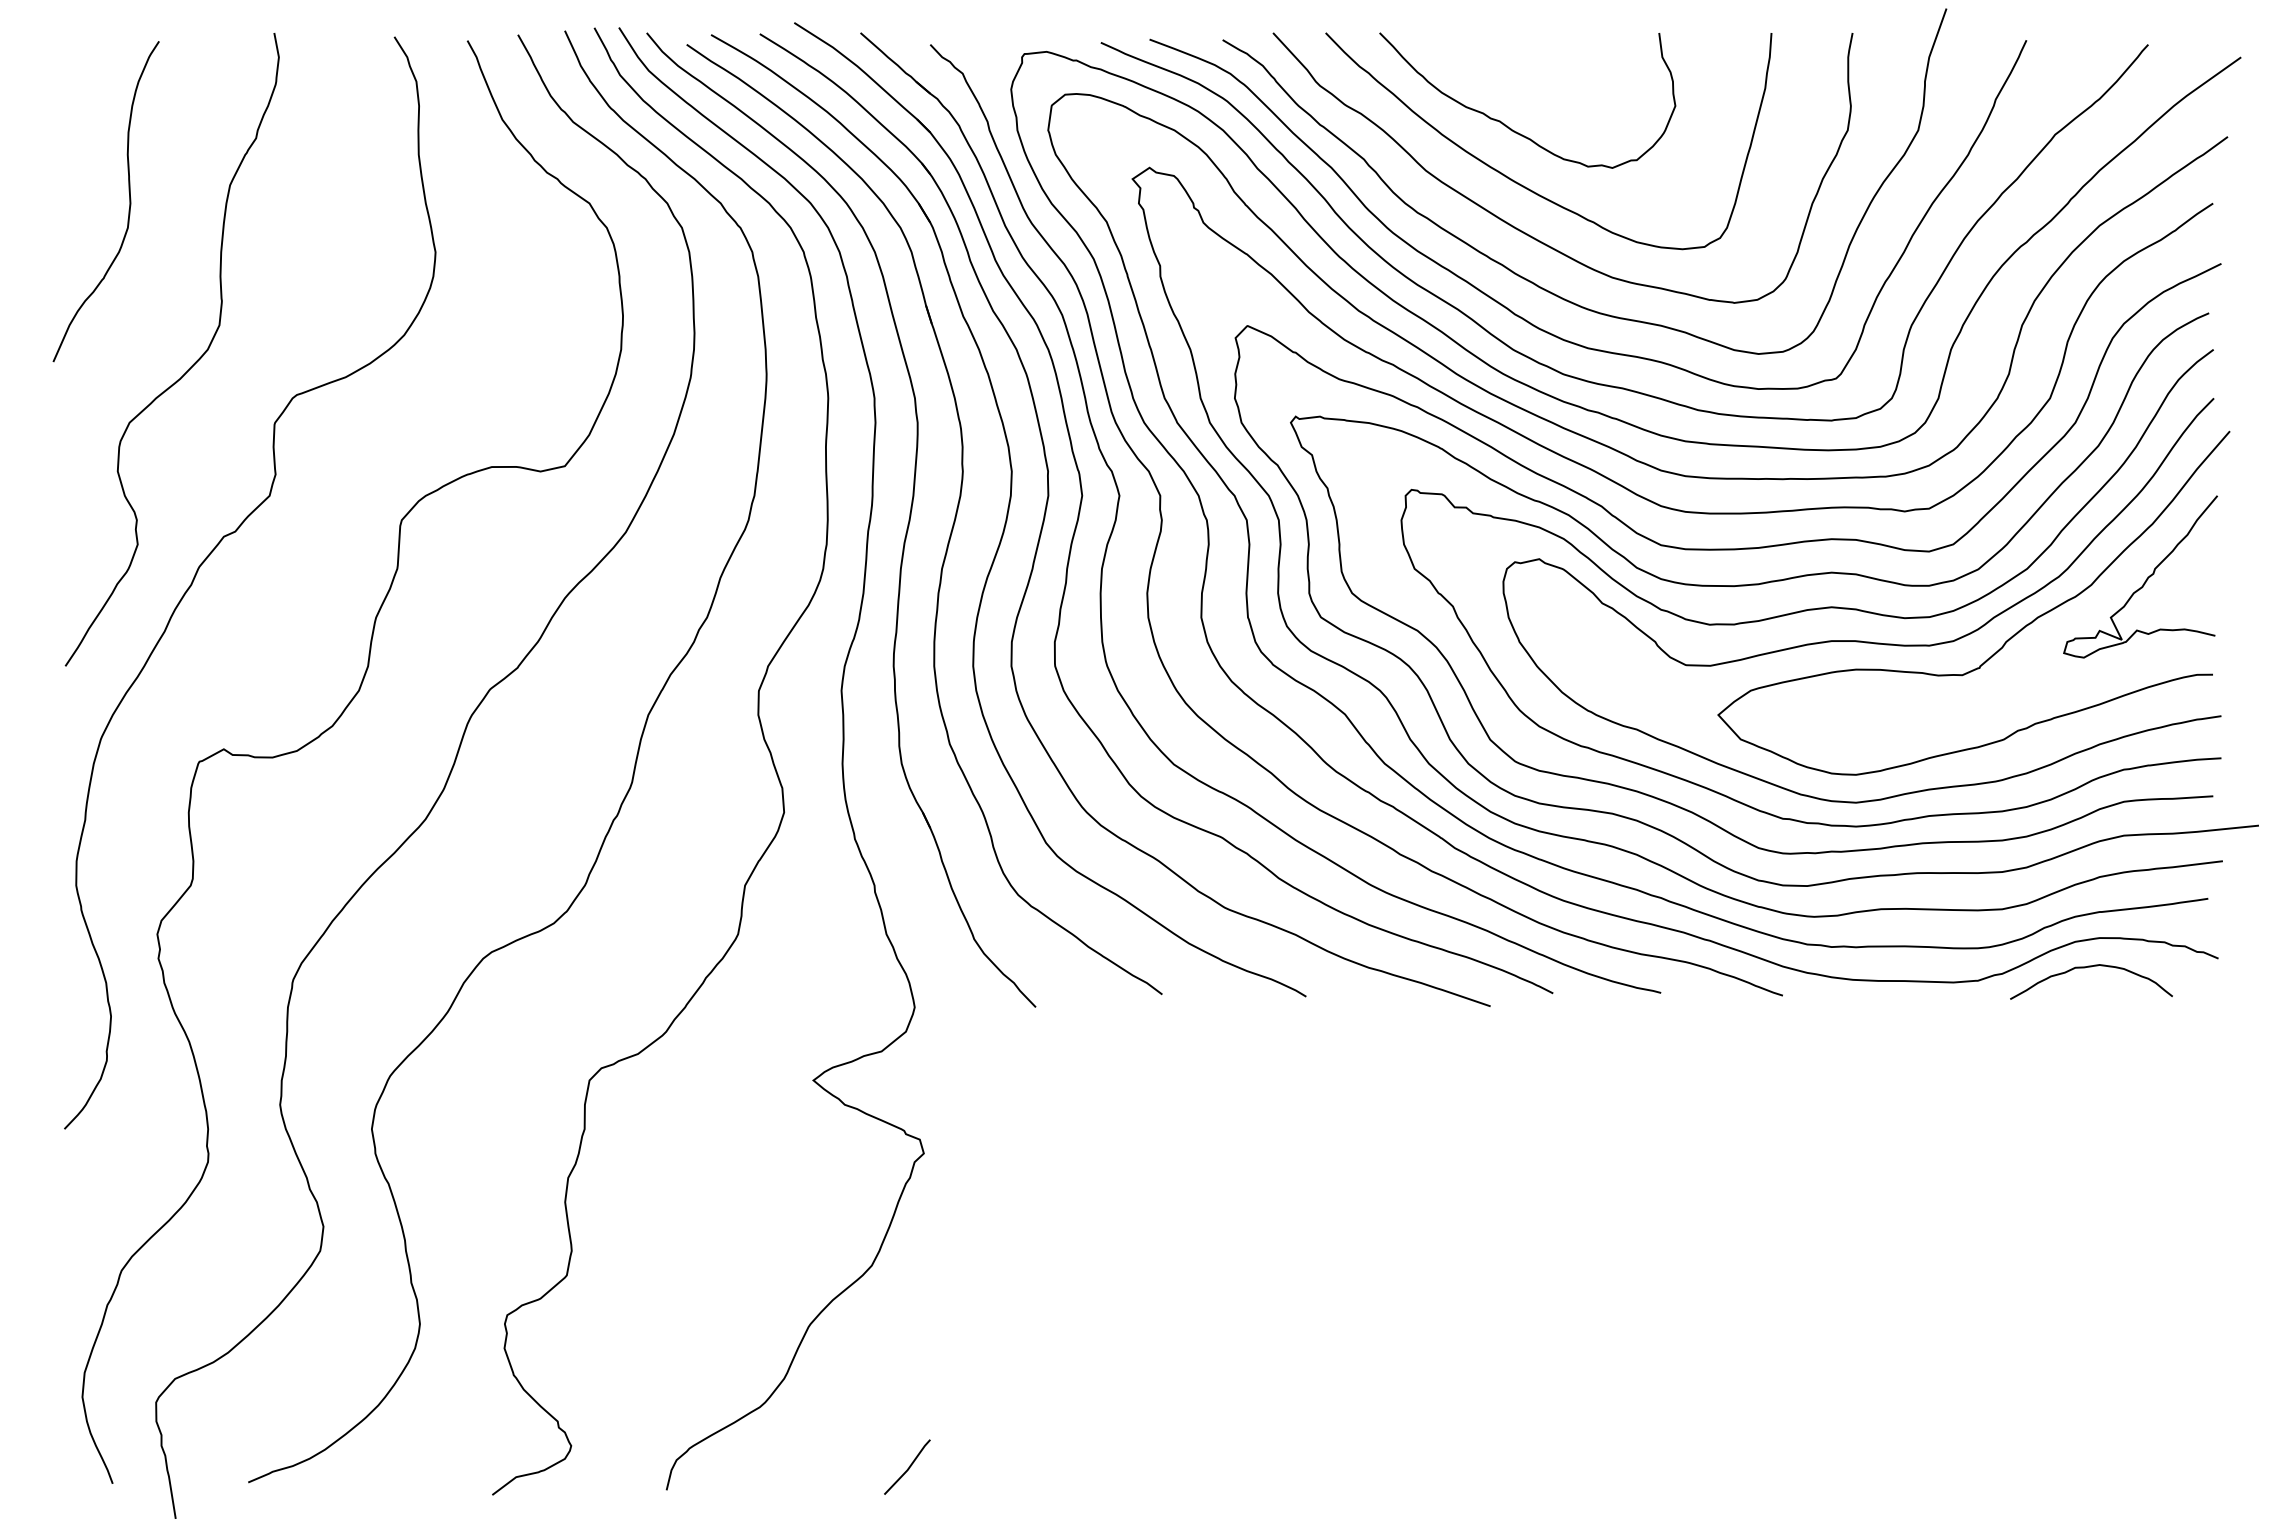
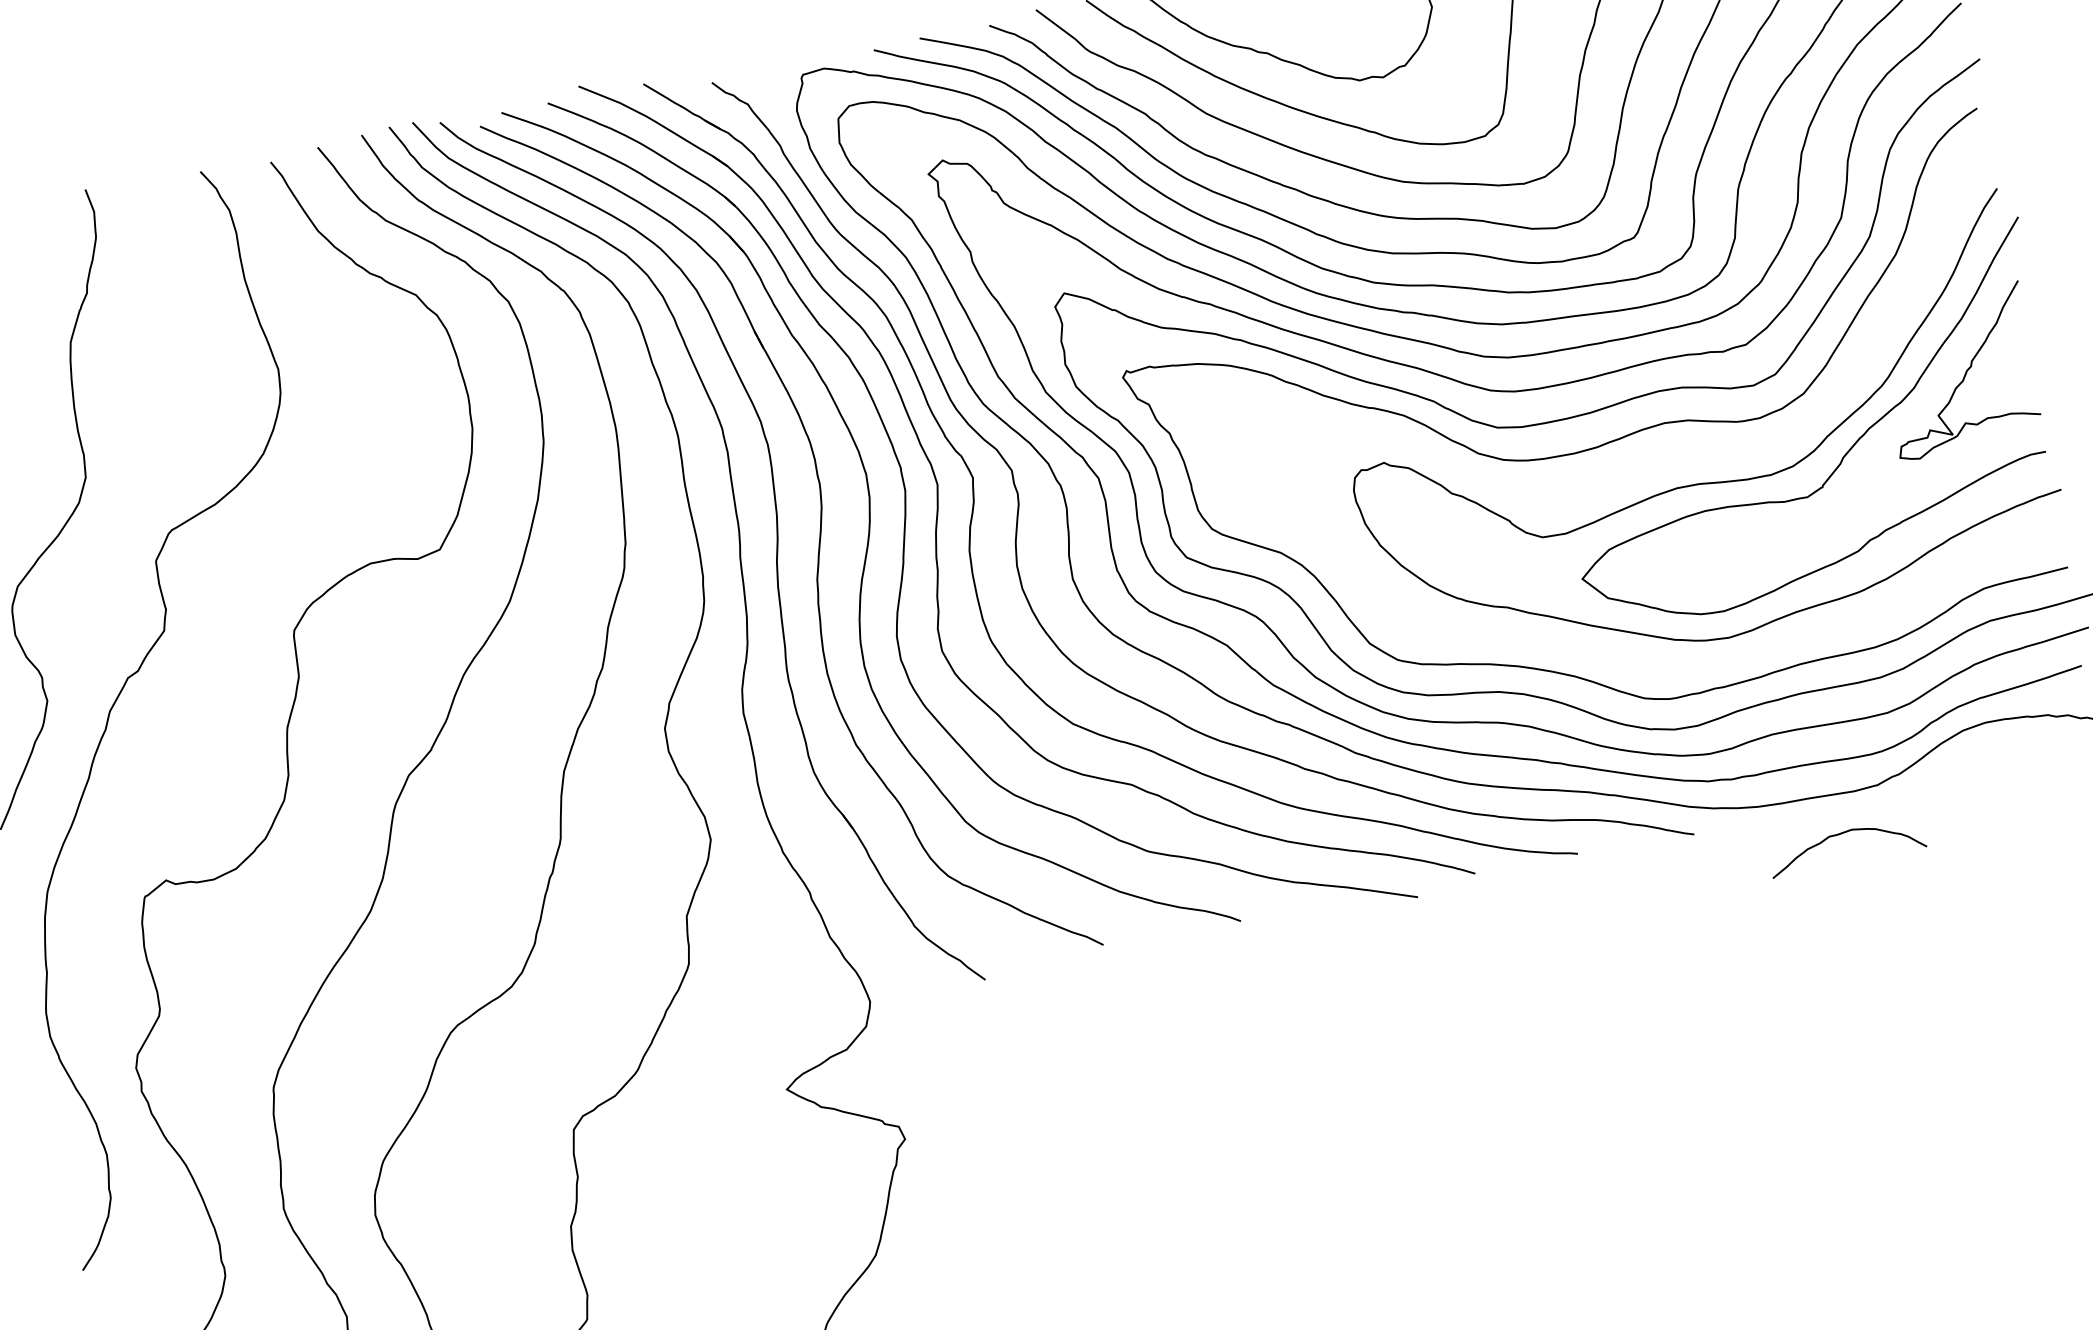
curve: (1810, 608) -> (1650, 461), removed
curve: (2091, 967) -> (1844, 833), moved

